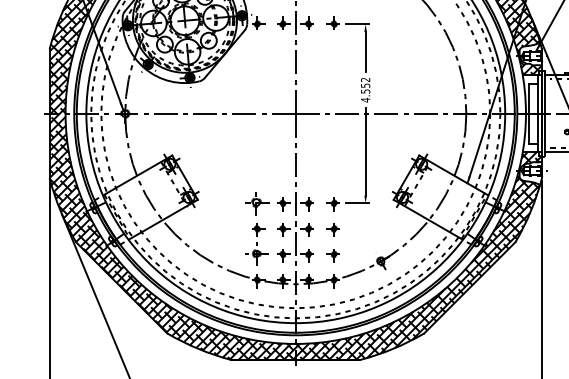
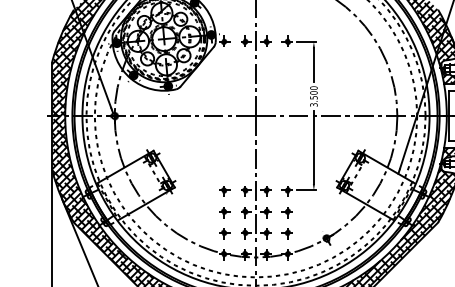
text: (365, 89) -> (313, 96), 4.552 -> 3.500
part: (258, 204) -> (225, 191), size x0.62
part: (258, 255) -> (225, 233), size x0.71

